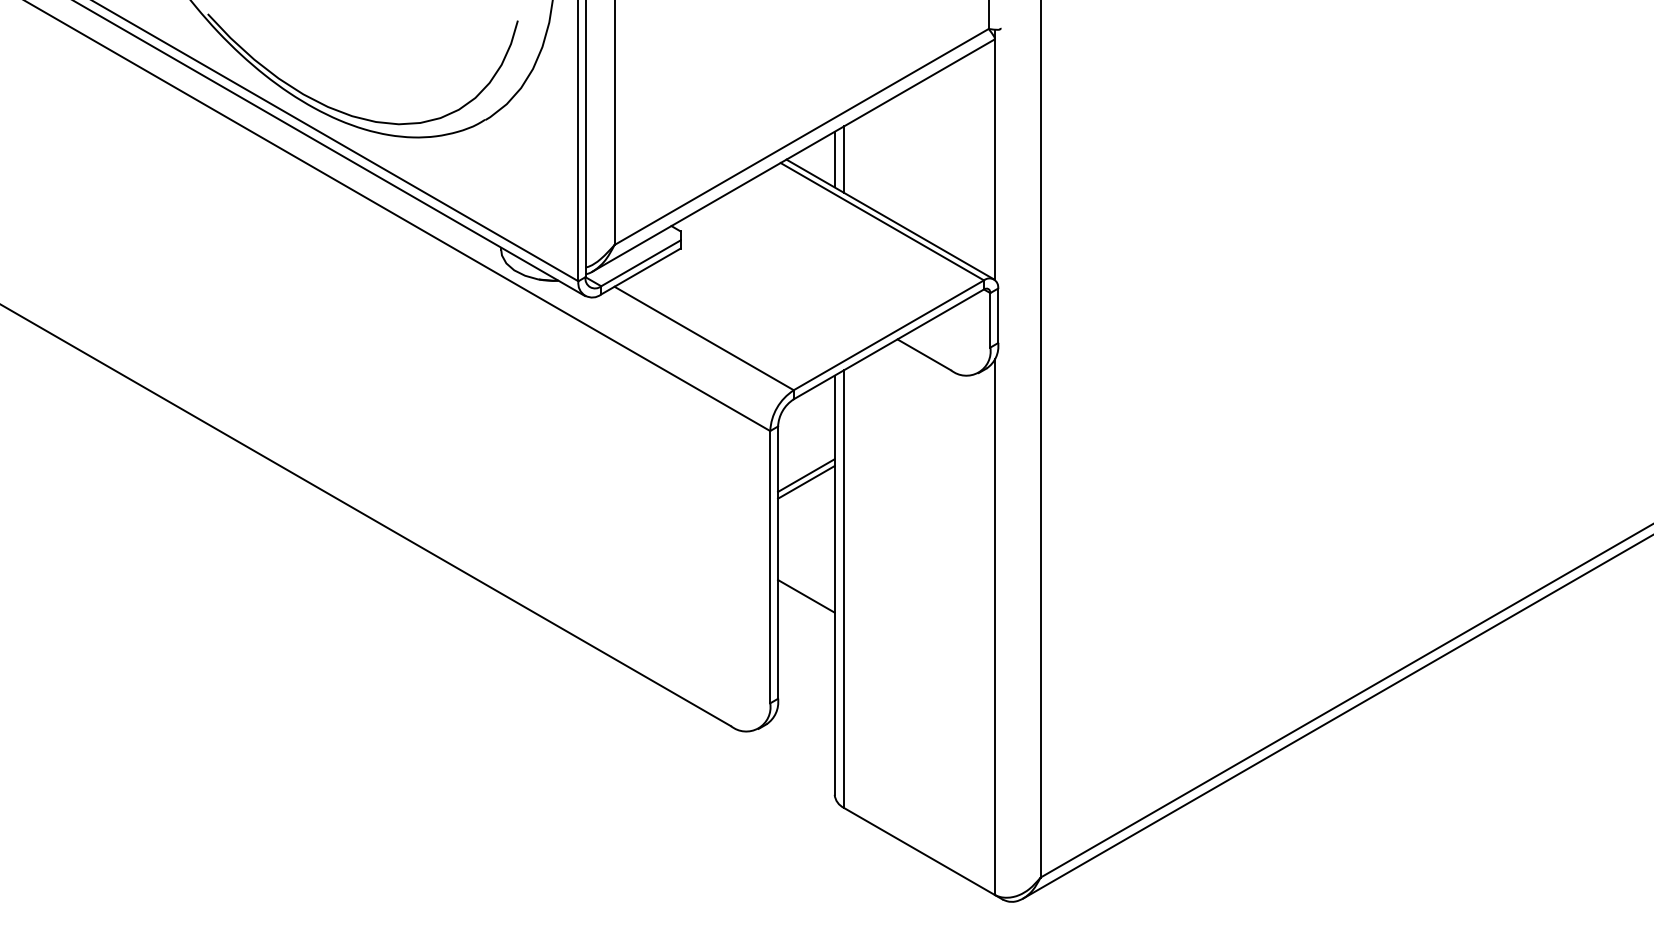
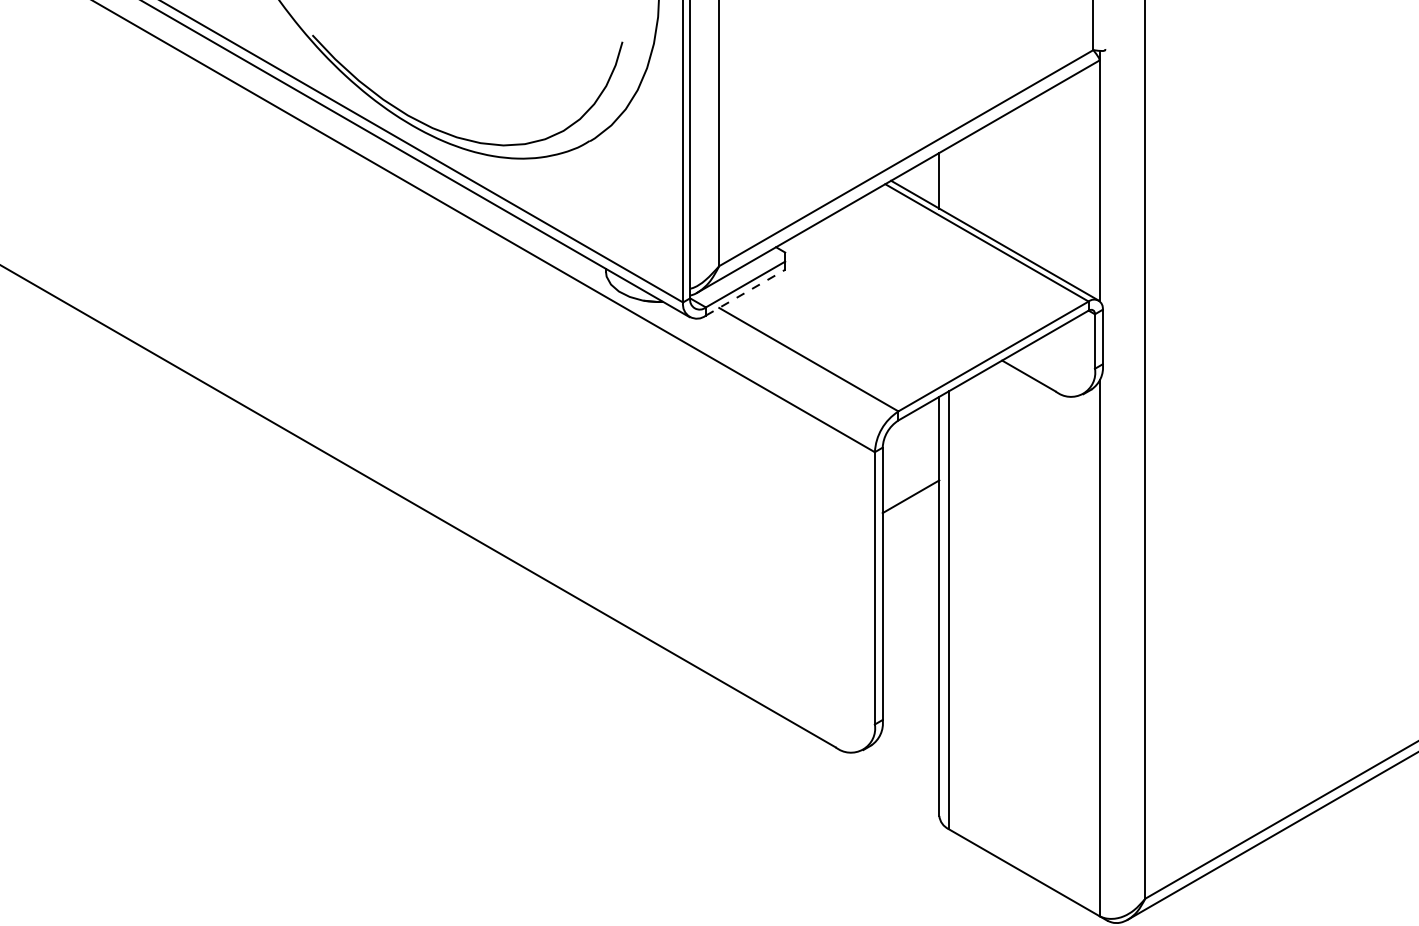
line: (844, 159) -> (949, 180), removed
line: (640, 271) -> (745, 292), solid -> dashed
line: (806, 482) -> (911, 503), removed
line: (806, 596) -> (911, 617), removed

